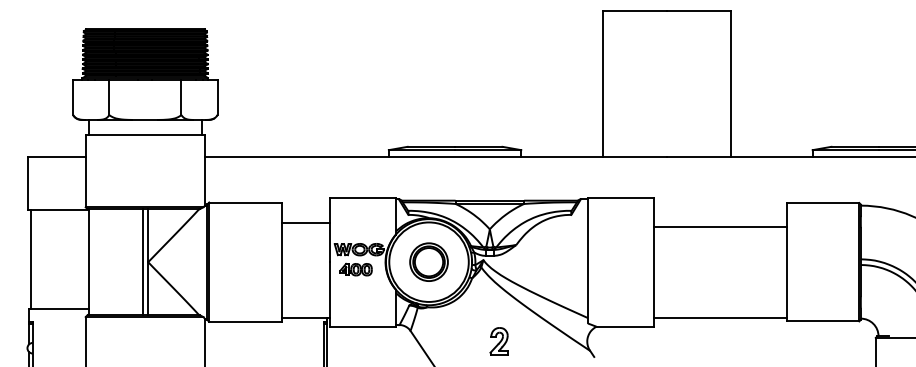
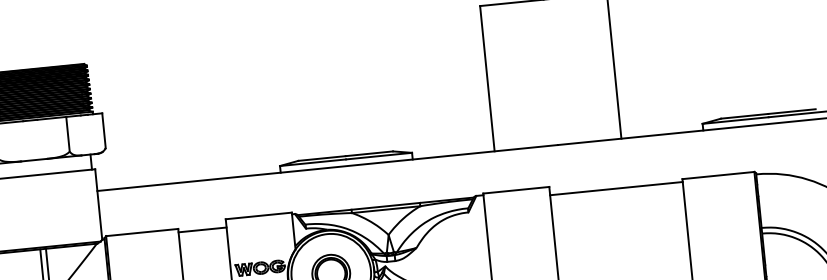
line: (305, 222) -> (202, 229), moved
line: (720, 226) -> (616, 188), moved

